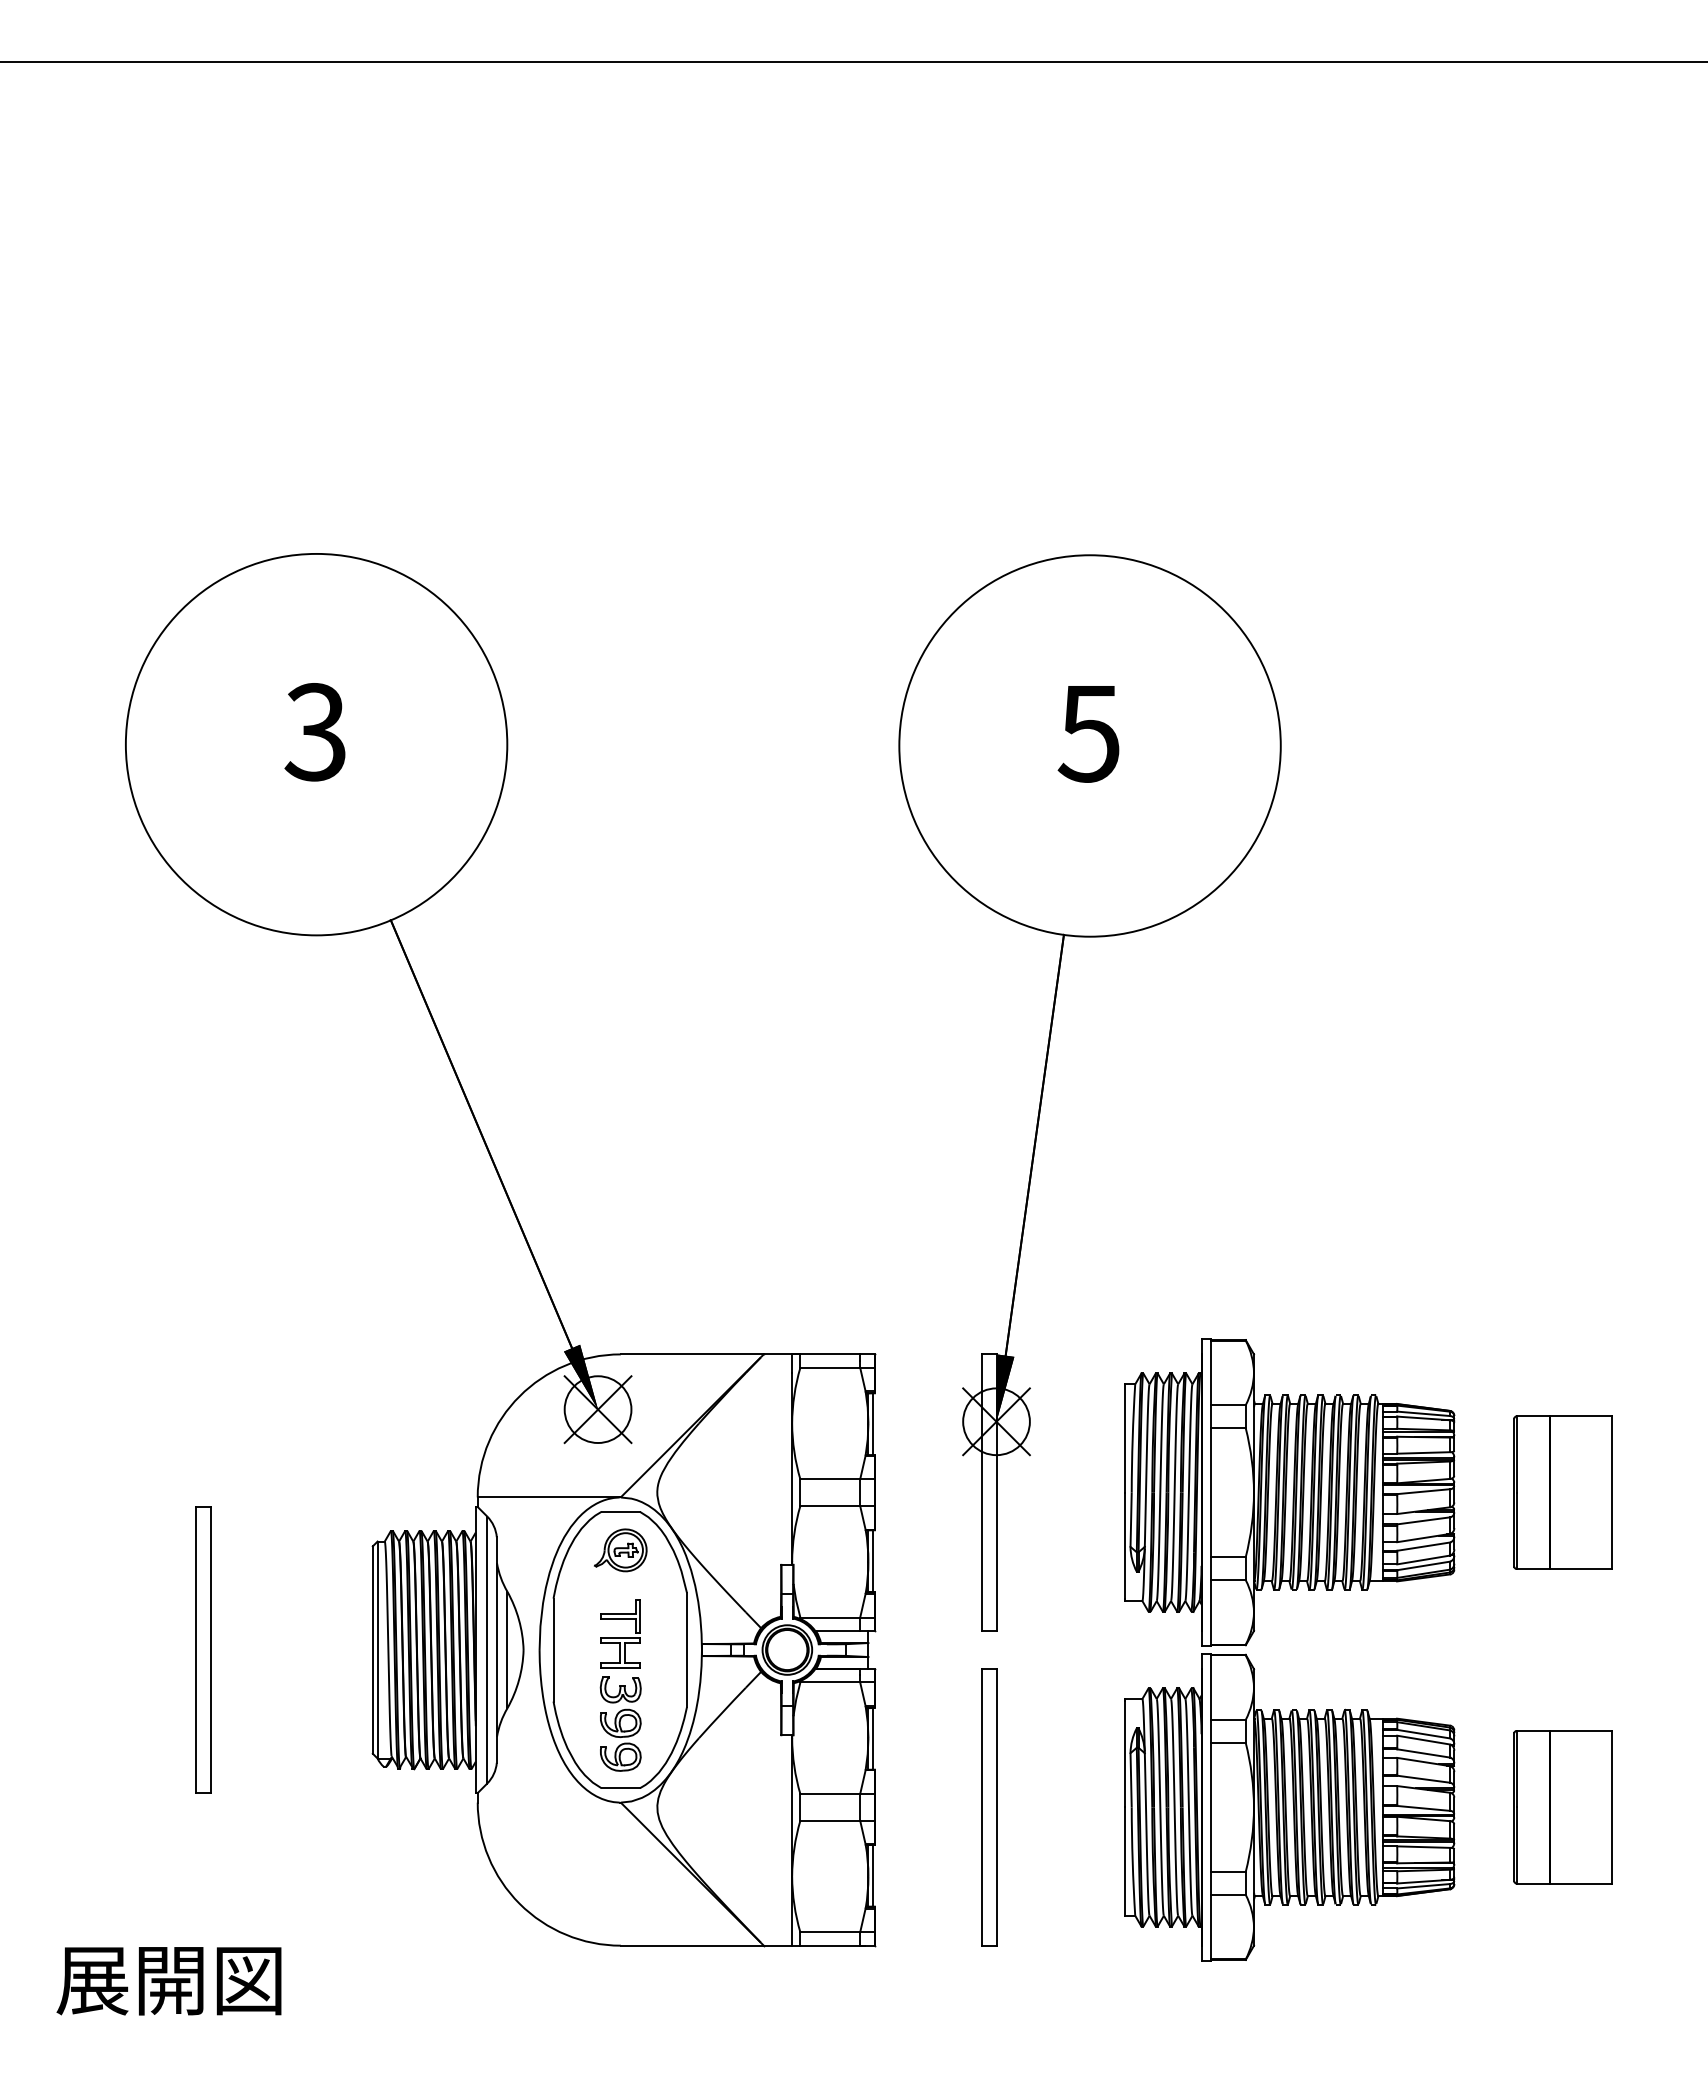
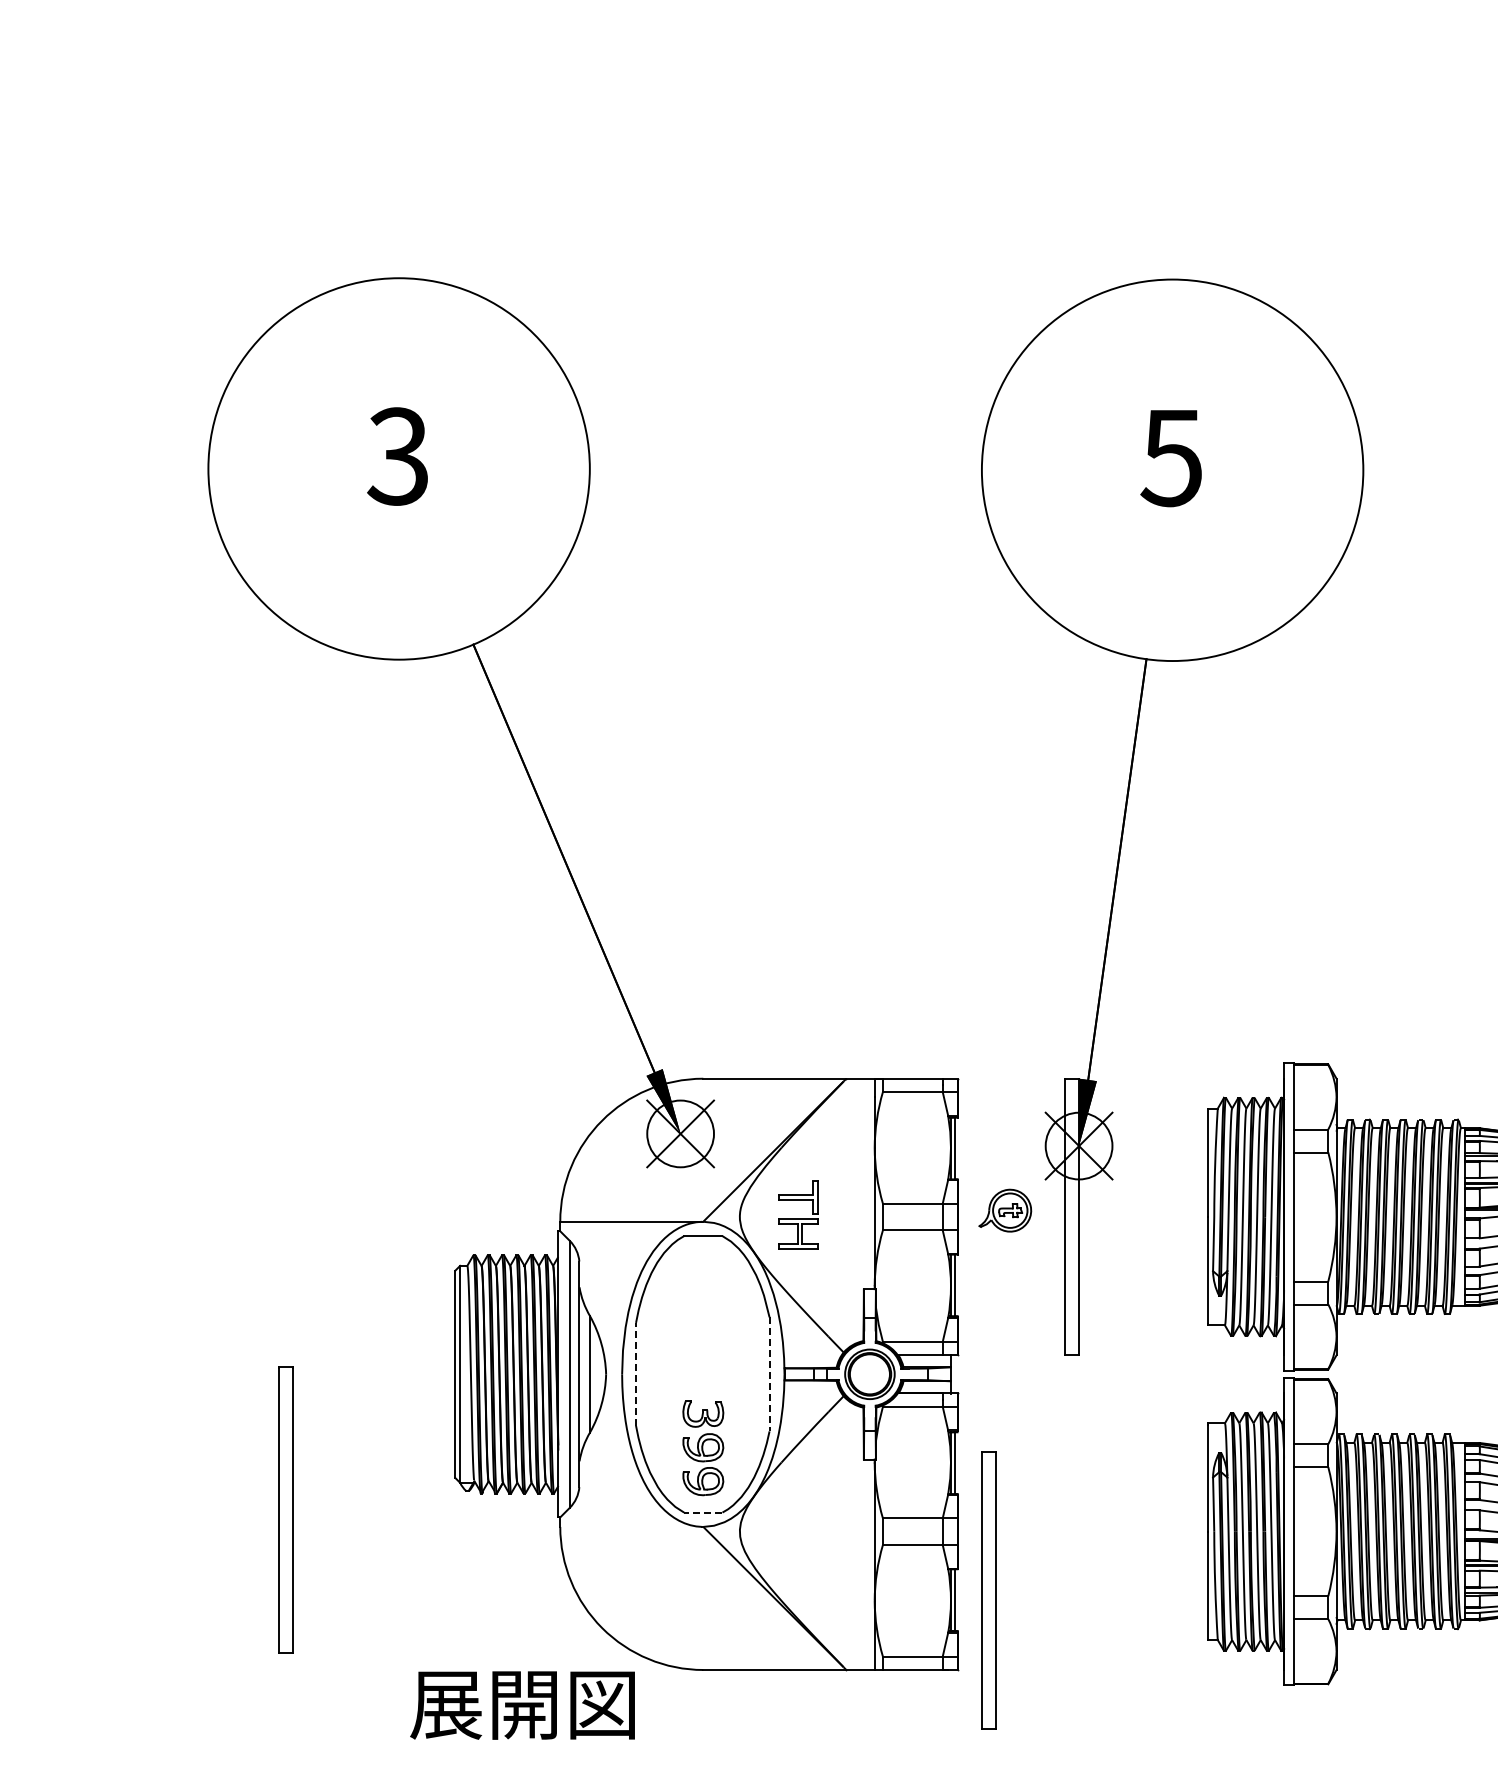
part: (620, 1550) -> (1005, 1210), moved
part: (620, 1633) -> (798, 1214), moved
part: (203, 1649) -> (286, 1509), moved
line: (553, 1649) -> (636, 1373), solid -> dashed
line: (687, 1650) -> (770, 1374), solid -> dashed
line: (620, 1788) -> (703, 1512), solid -> dashed
part: (989, 1807) -> (989, 1590), moved
text: (168, 1981) -> (522, 1705), moved

